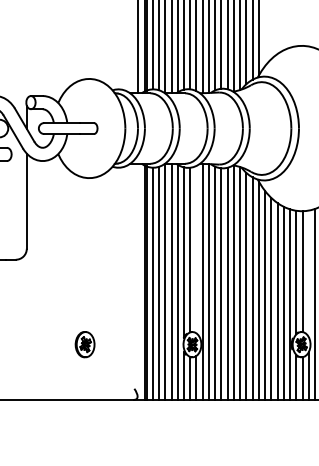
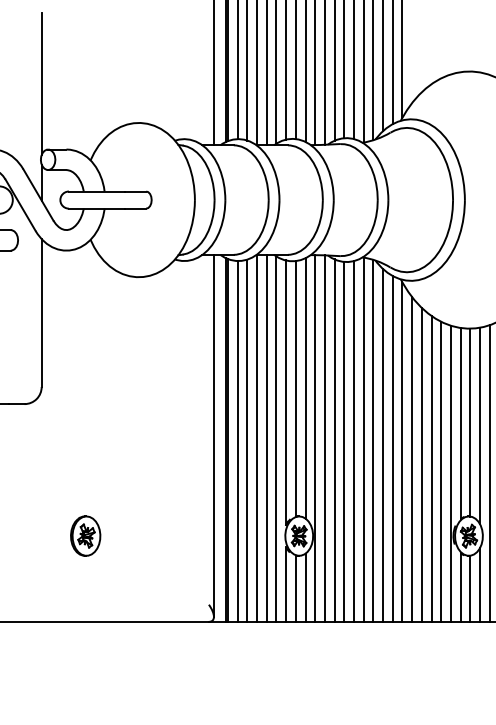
line: (26, 53) -> (41, 83), added
line: (196, 249) -> (305, 388), added
line: (308, 273) -> (479, 425), added
line: (137, 279) -> (213, 434), added
part: (84, 344) -> (84, 535), moved

